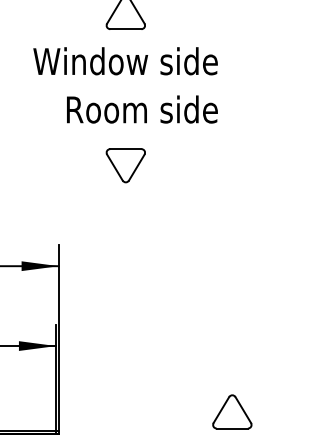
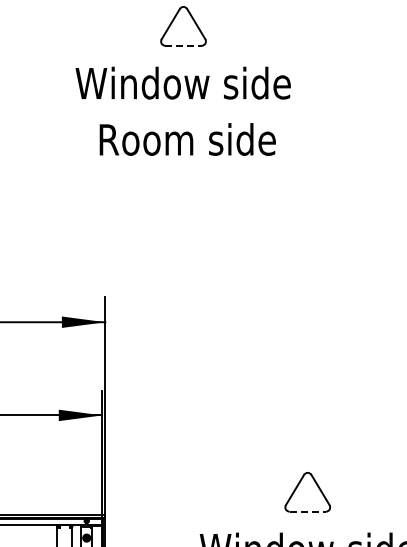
line: (126, 28) -> (184, 45), solid -> dashed
text: (142, 109) -> (187, 139), moved
part: (125, 165) -> (183, 204), removed
line: (232, 428) -> (308, 511), solid -> dashed

